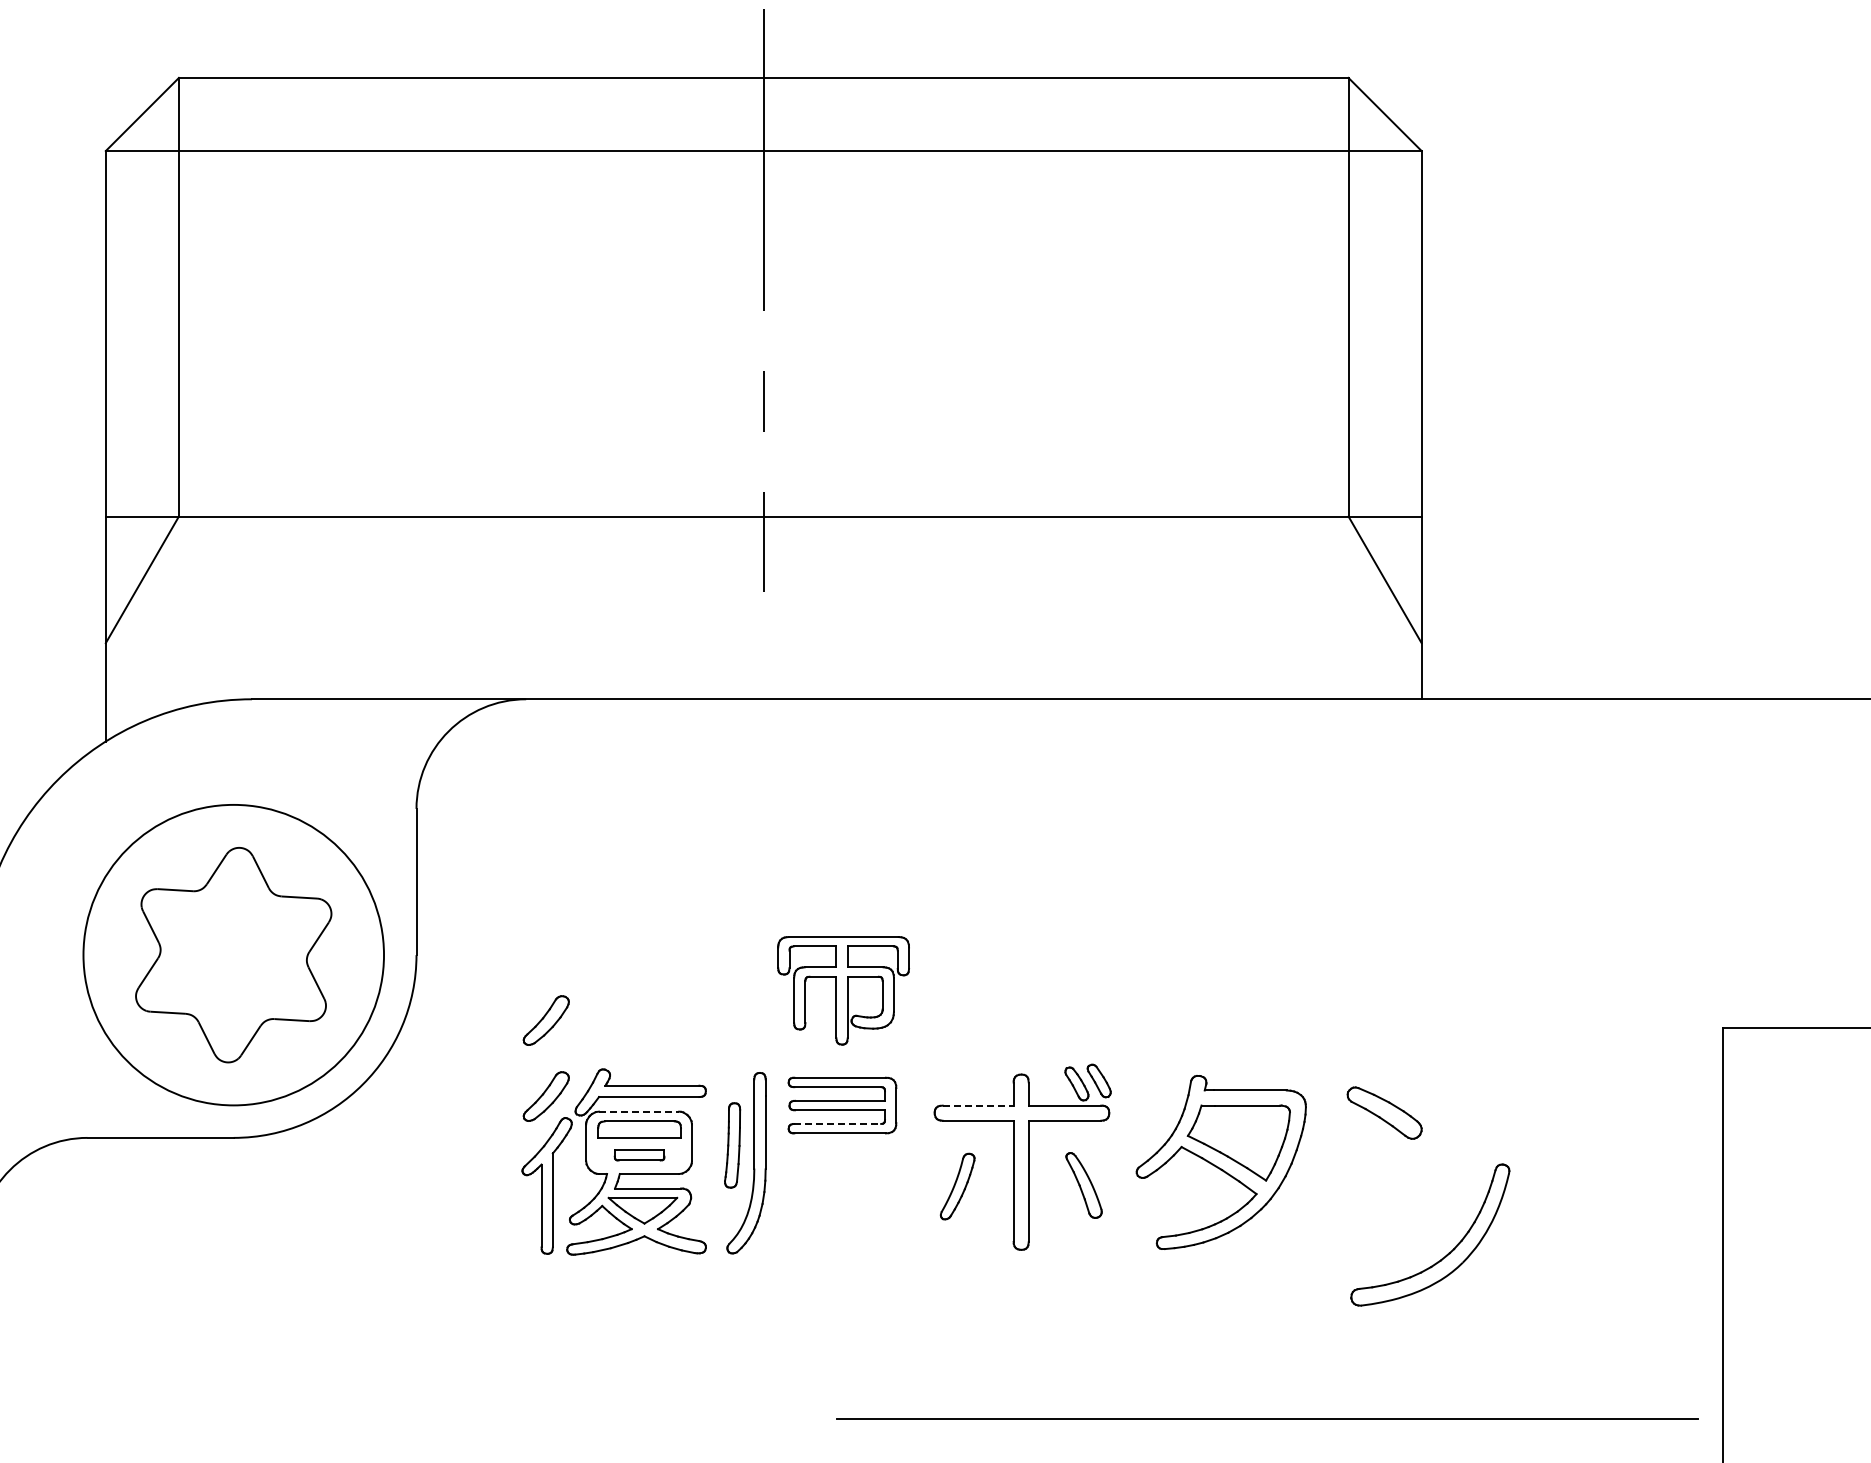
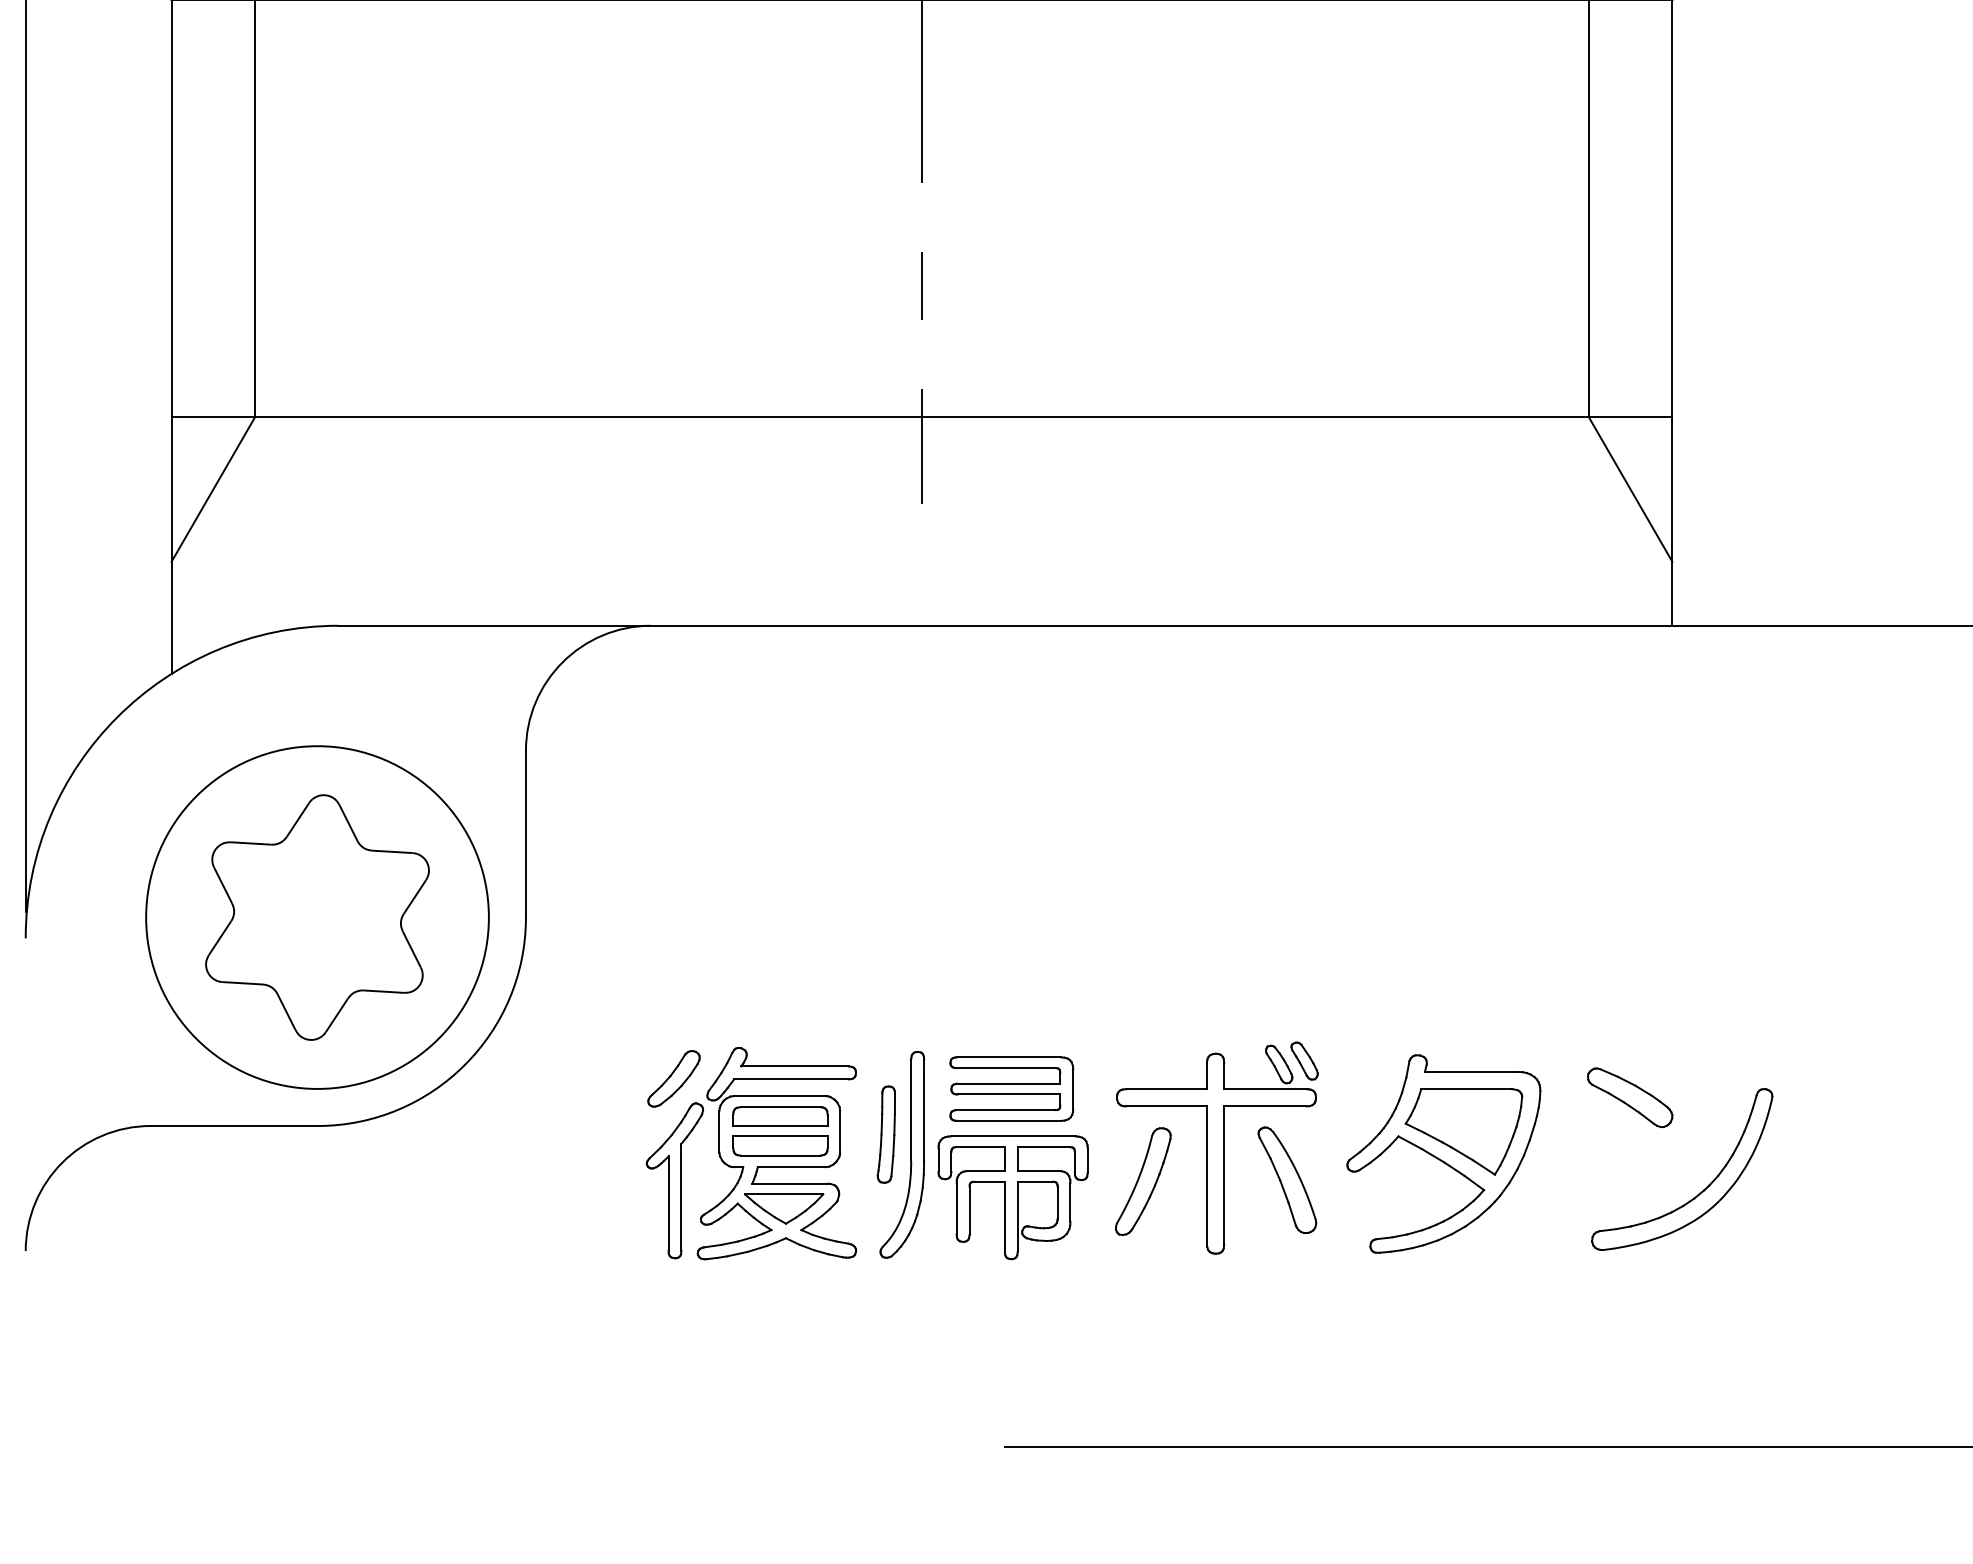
part: (843, 990) -> (1012, 1197), moved
part: (545, 1020) -> (673, 992), removed
line: (978, 1105) -> (1166, 1089), dashed -> solid
line: (639, 1111) -> (780, 1095), dashed -> solid
line: (838, 1123) -> (1007, 1109), dashed -> solid
part: (639, 1155) -> (780, 1146), size x1.67
part: (1083, 1185) -> (1286, 1180), size x1.43
part: (957, 1186) -> (1142, 1181), size x1.43
part: (1448, 1252) -> (1702, 1189), moved

